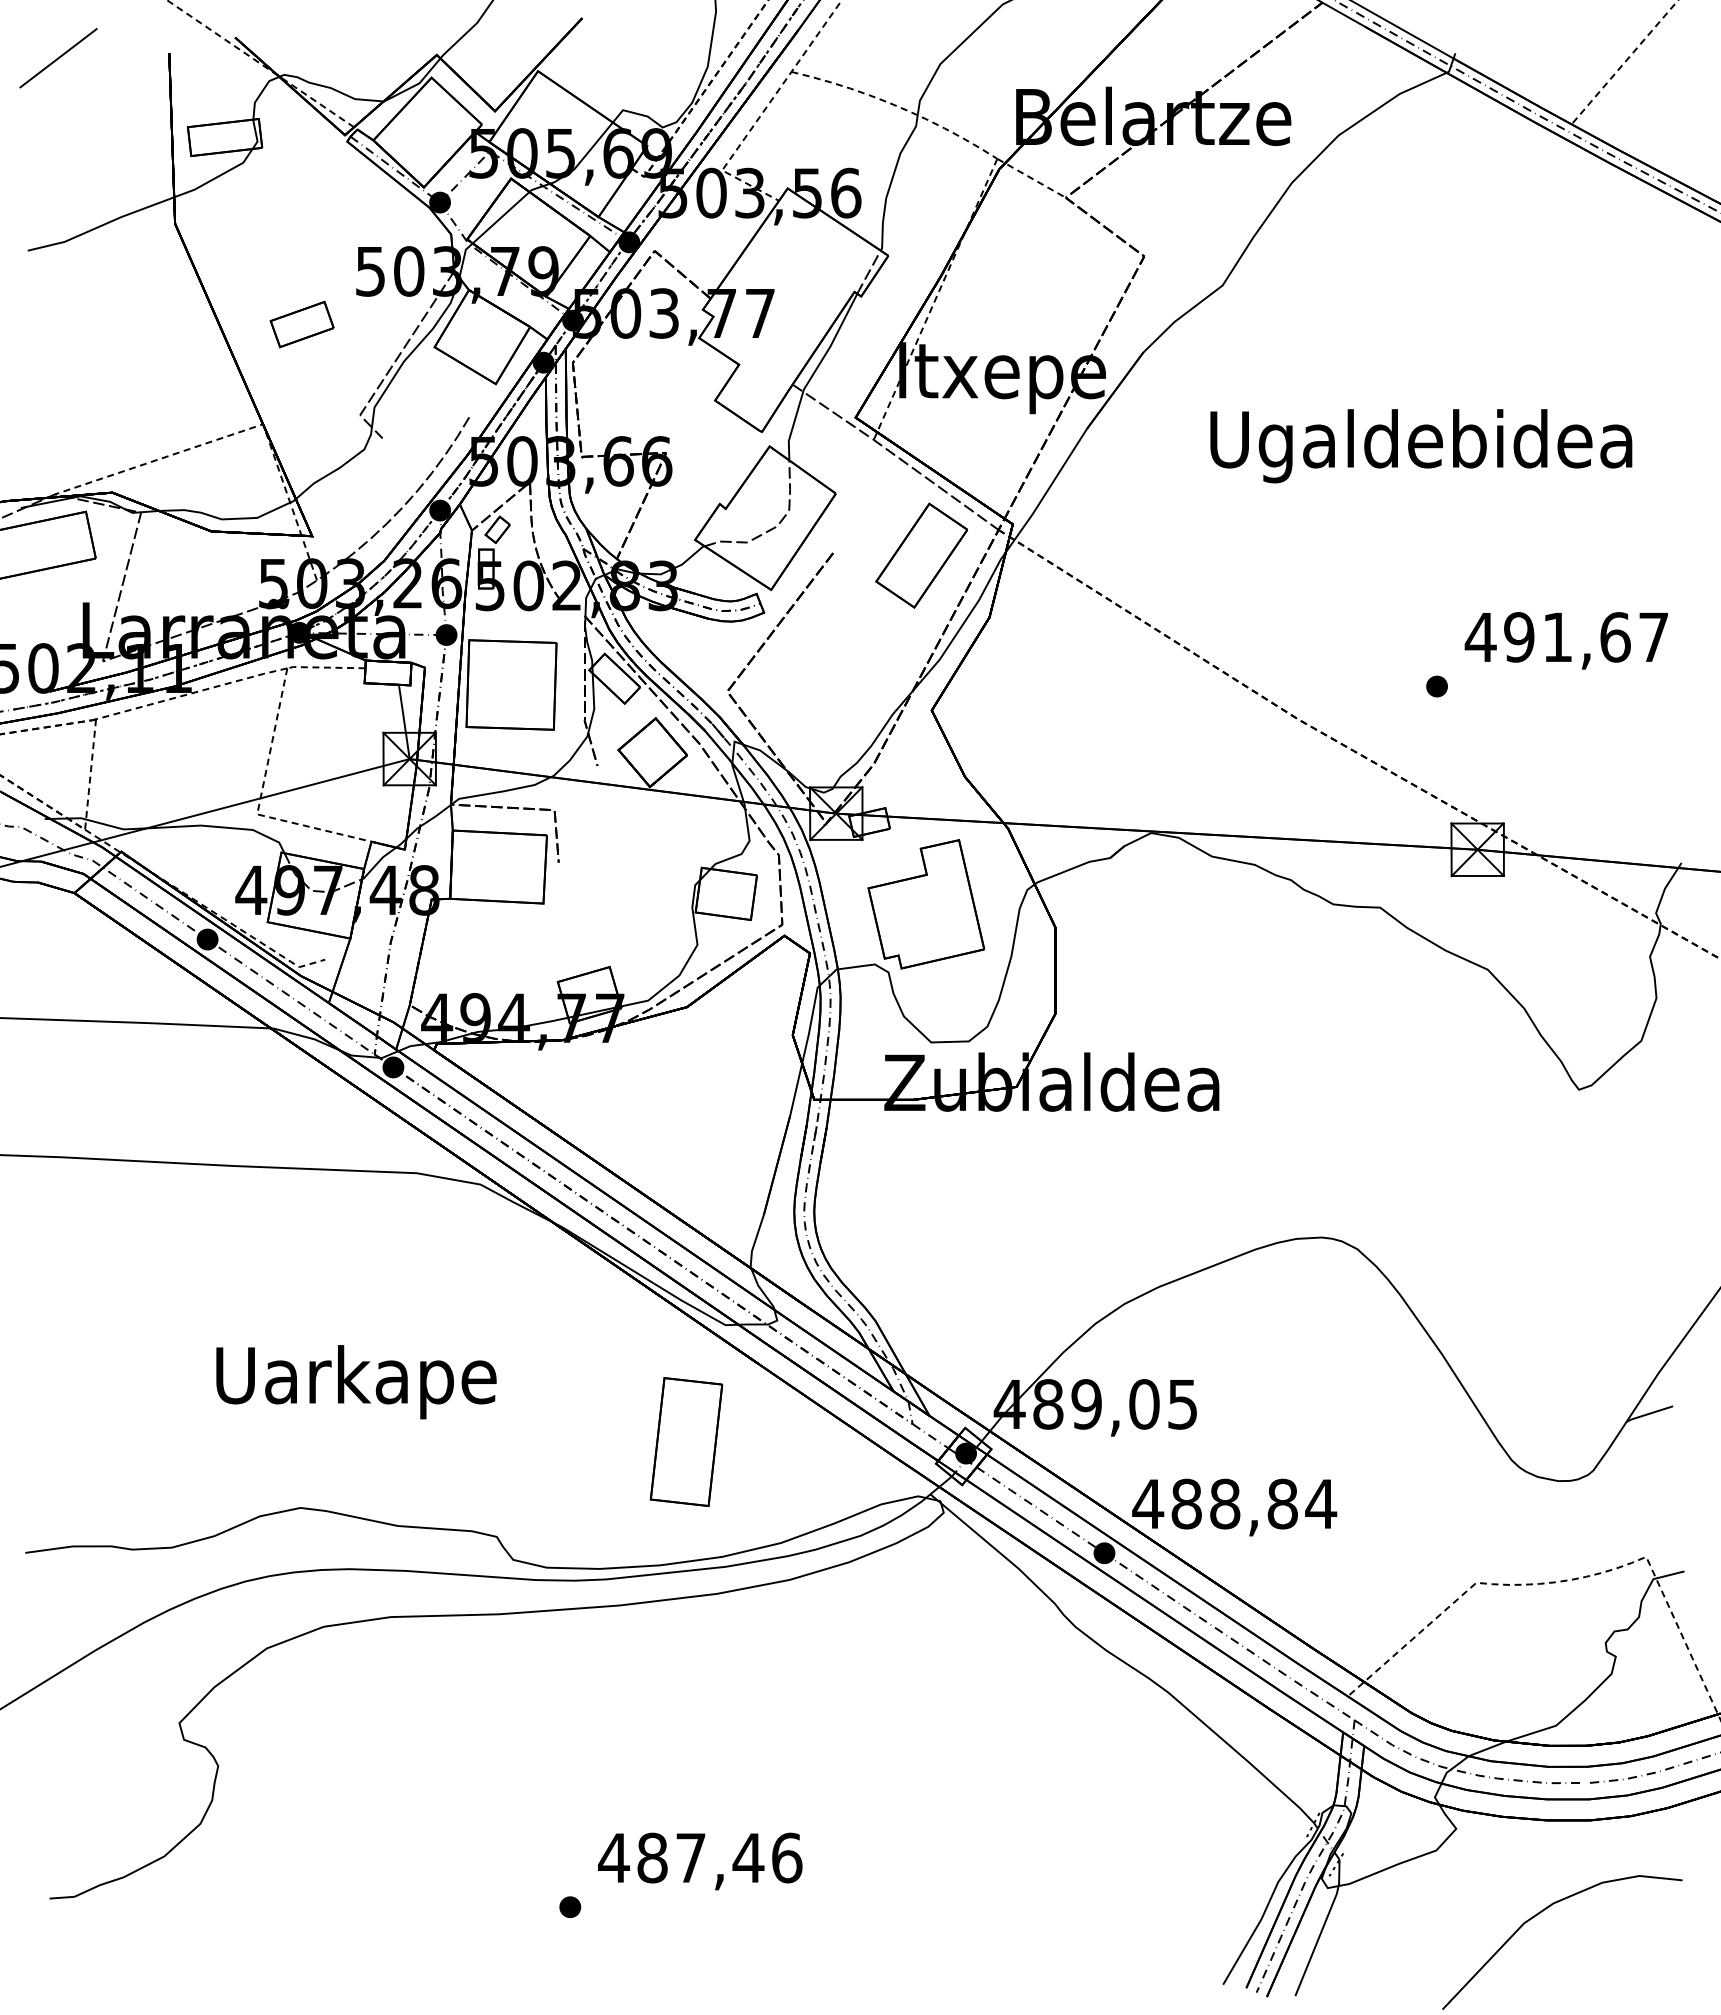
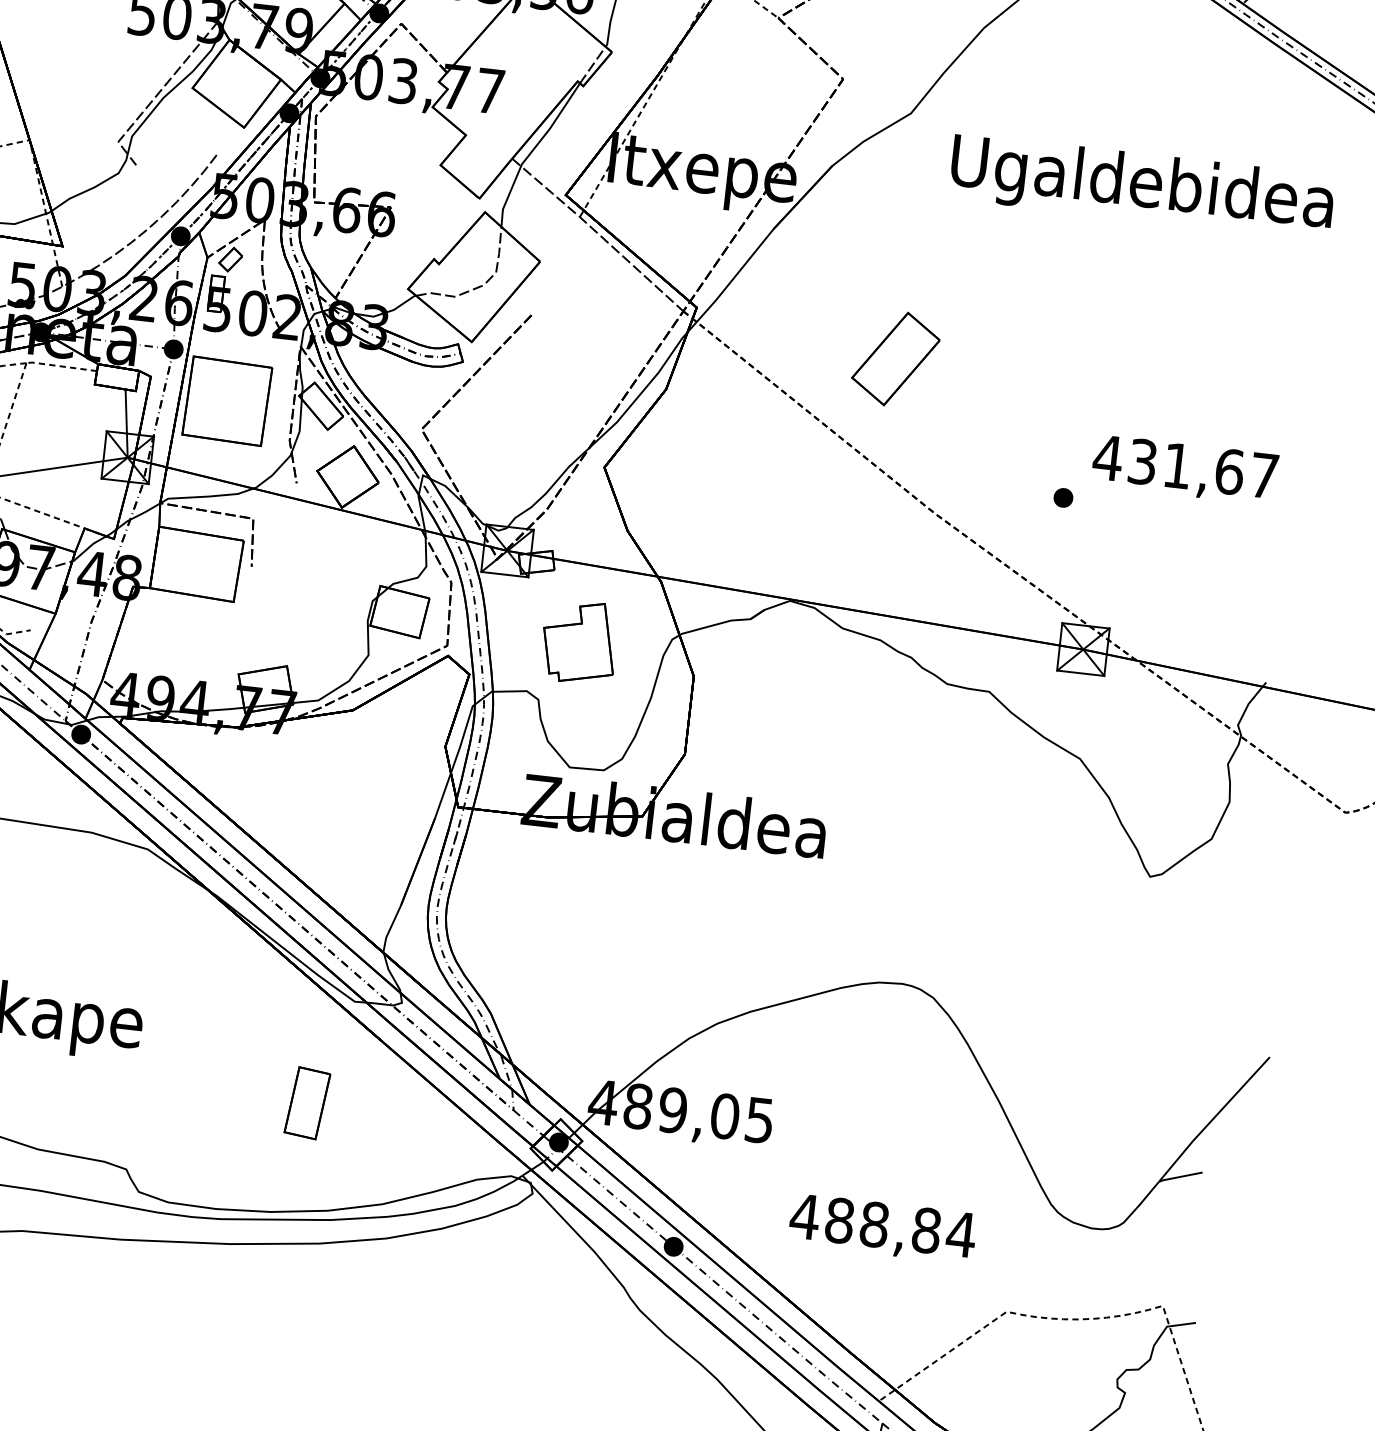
part: (301, 324) -> (74, 53), removed
text: (1421, 446) -> (1142, 187), moved
part: (921, 555) -> (895, 358), moved
text: (1519, 637) -> (1142, 462), 491,67 -> 431,67
part: (926, 904) -> (579, 642), size x0.7
part: (686, 1441) -> (307, 1102), size x0.6
text: (1234, 1507) -> (882, 1228), moved

